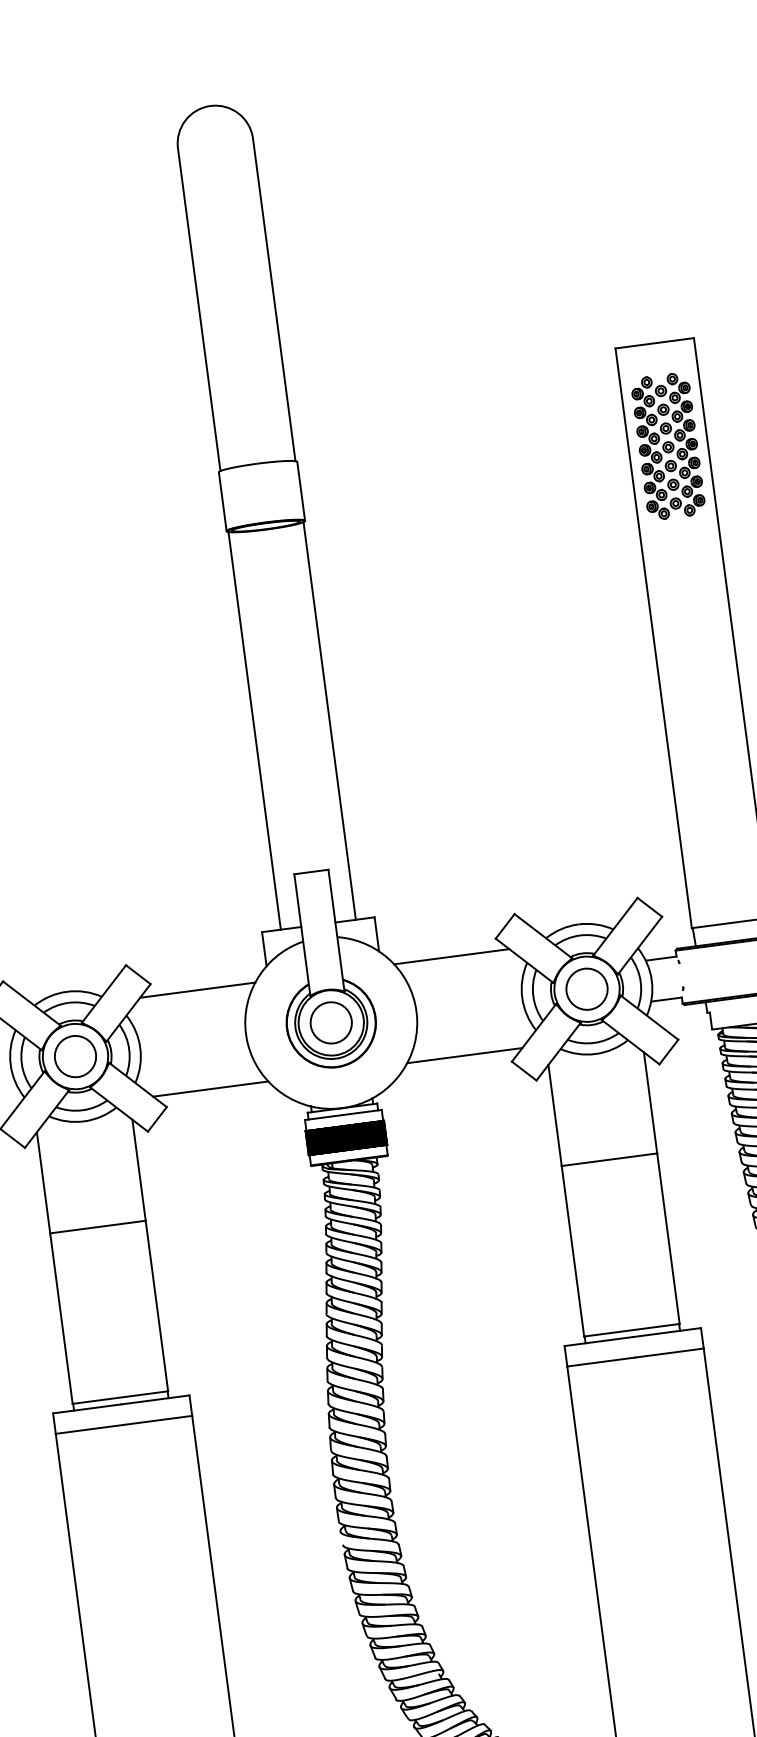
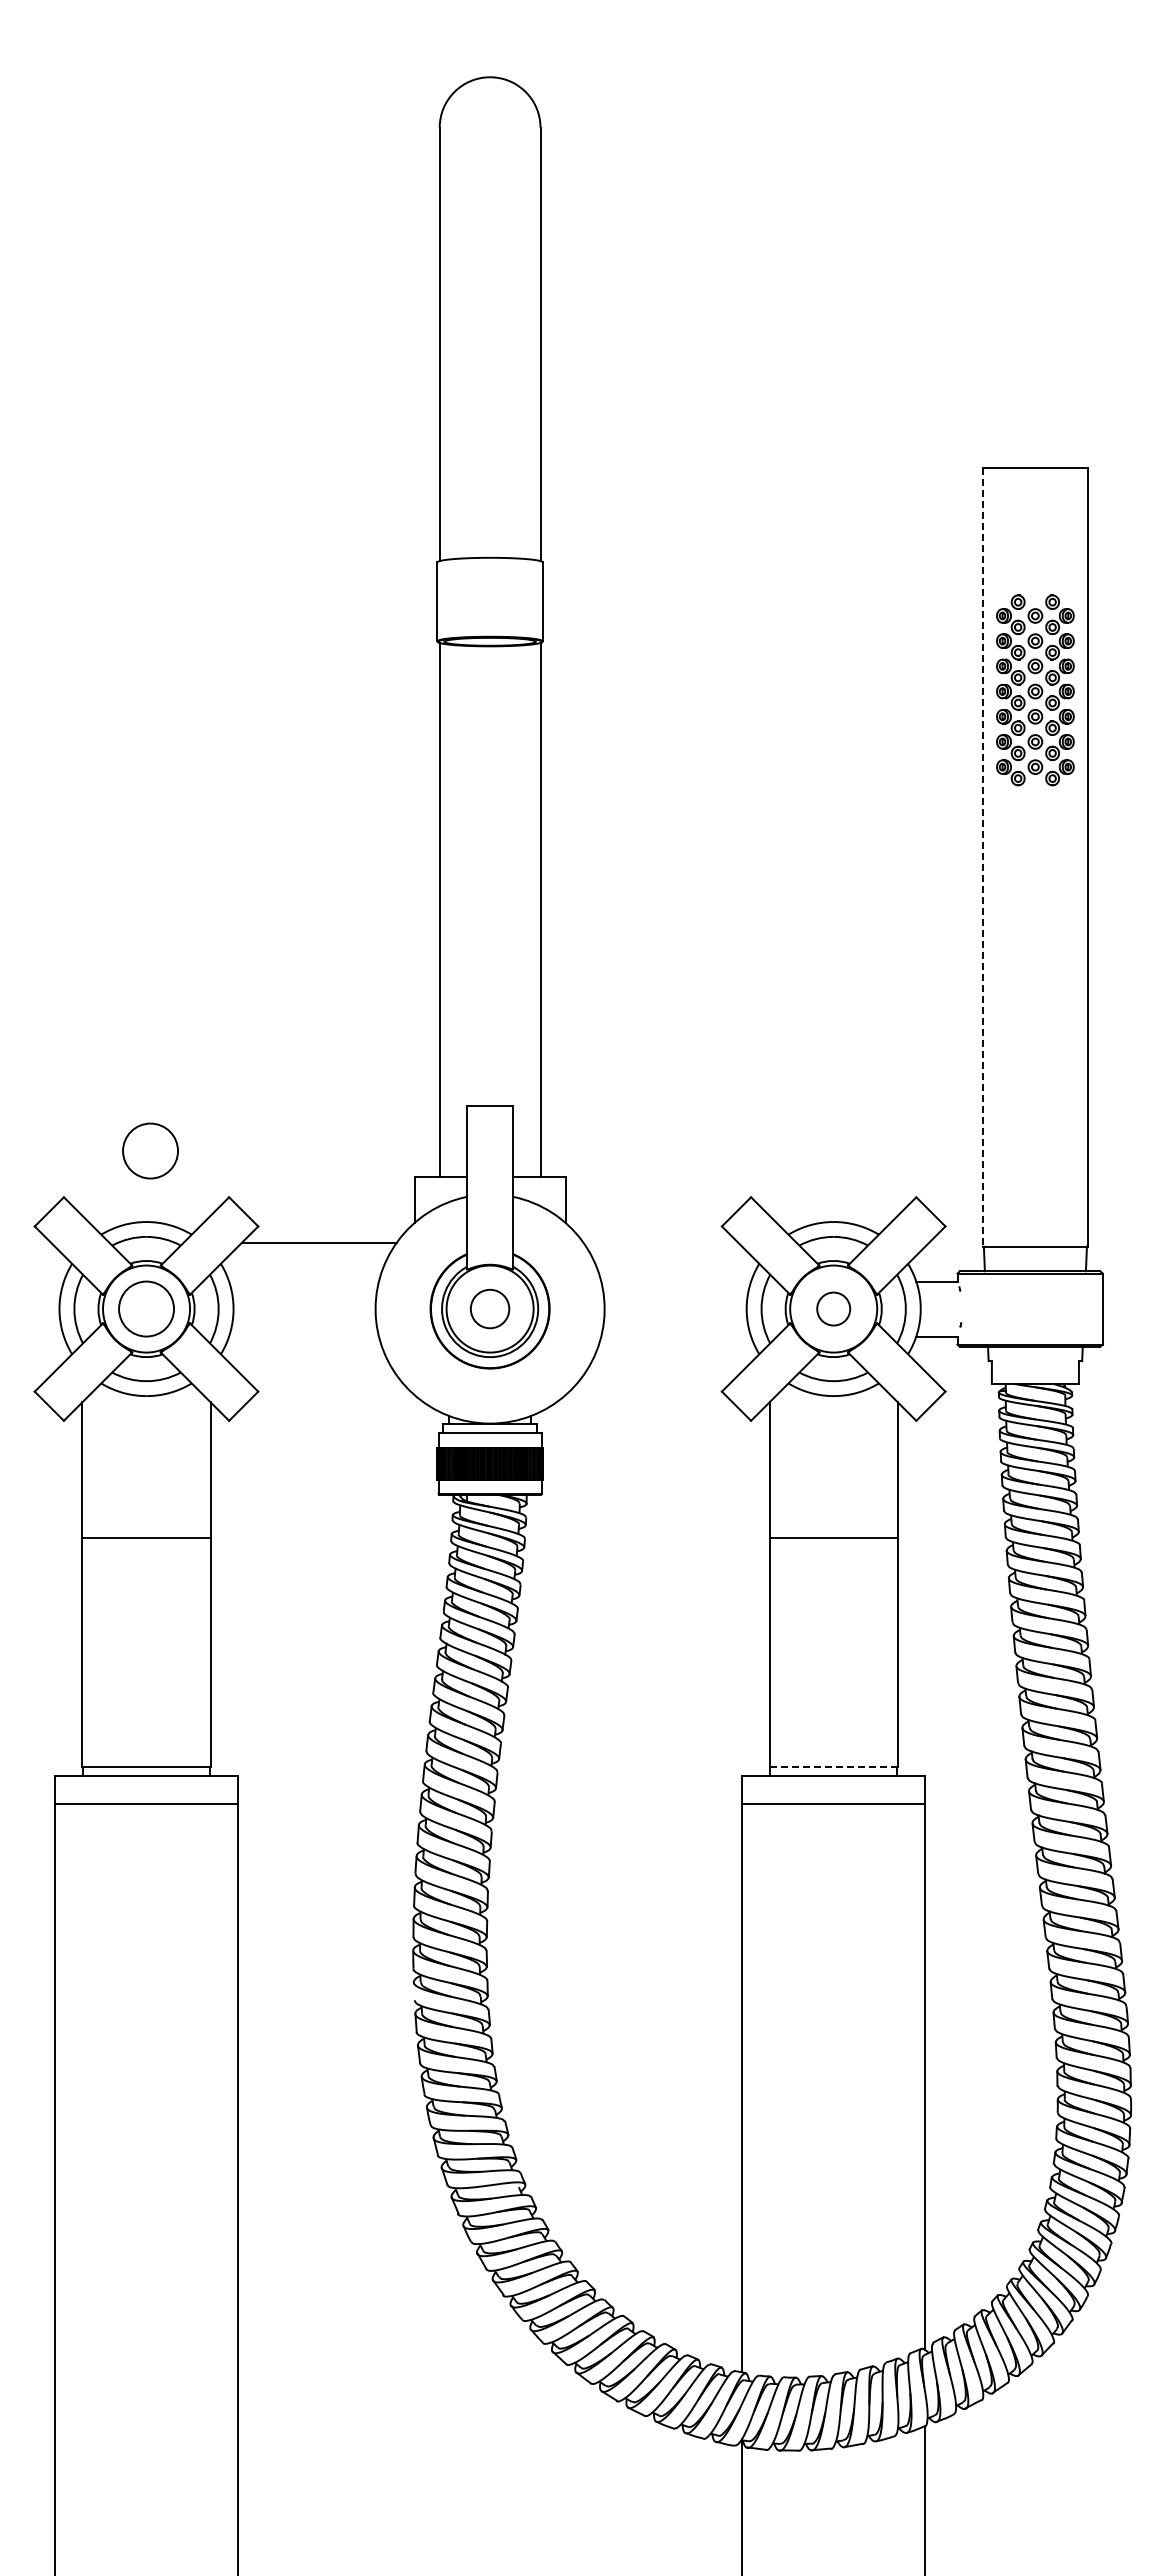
part: (668, 446) -> (1035, 690), moved
line: (653, 638) -> (982, 857), solid -> dashed
circle: (62, 938) -> (150, 1150), added
line: (451, 956) -> (660, 1242), removed
circle: (586, 988) -> (833, 1308), size x0.6
circle: (330, 1022) -> (489, 1308), size x0.7
line: (464, 1055) -> (660, 1375), removed
line: (210, 1089) -> (319, 1375), removed
line: (631, 1330) -> (833, 1767), solid -> dashed

